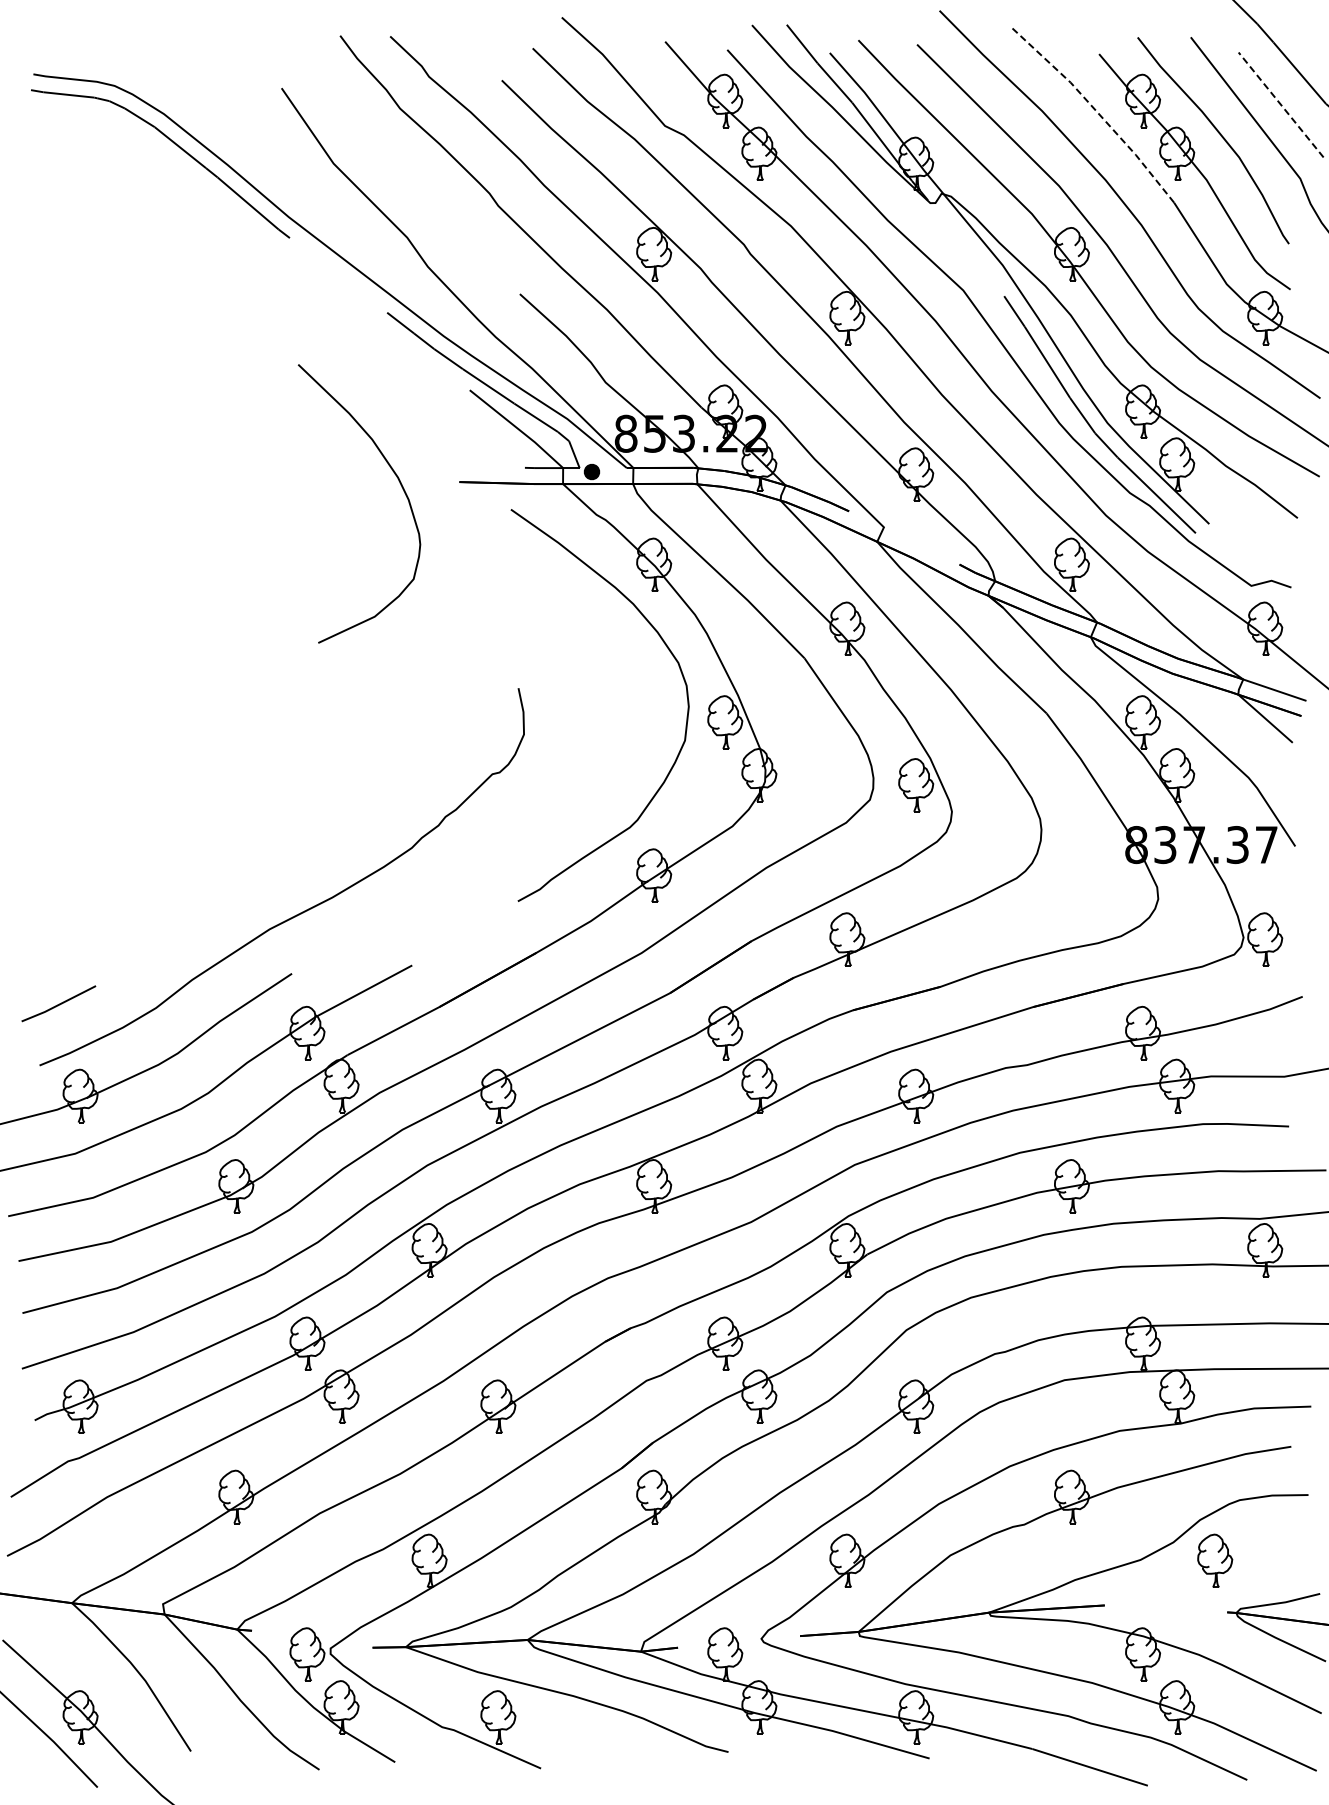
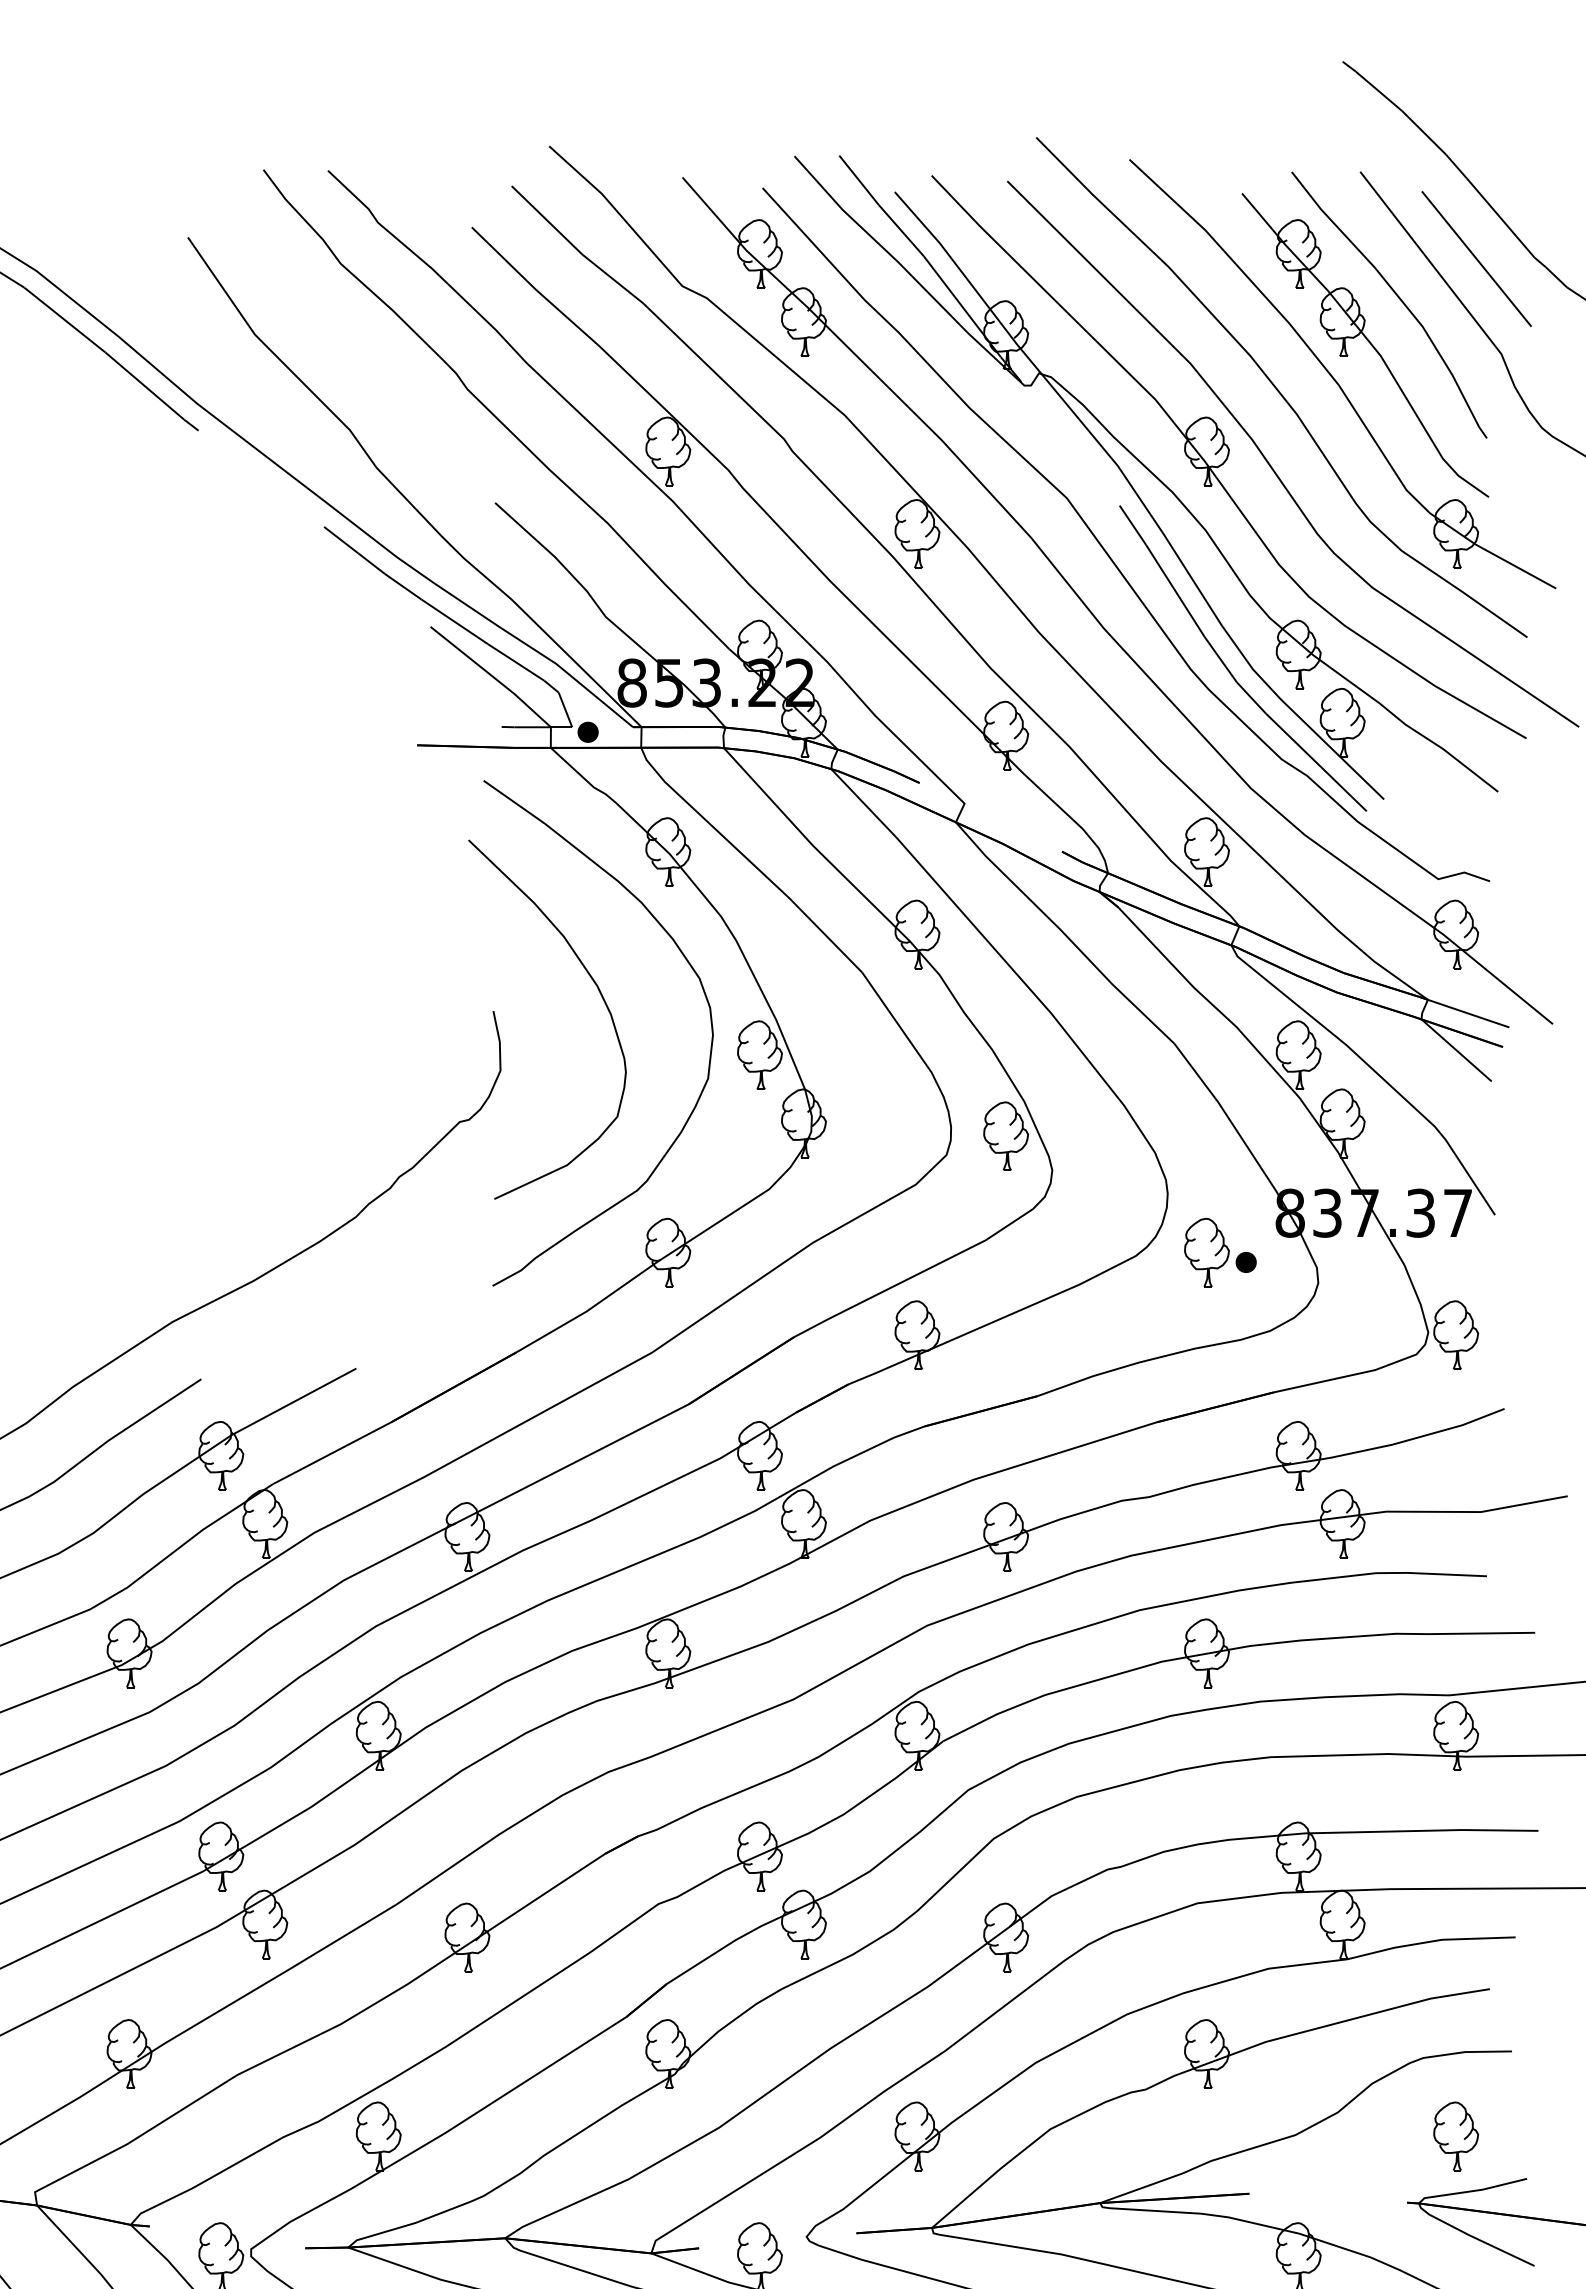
line: (1281, 104) -> (1477, 258), dashed -> solid
line: (1096, 111) -> (1238, 267), dashed -> solid
curve: (399, 483) -> (599, 993), moved
part: (1082, 875) -> (1220, 1252), added
part: (1215, 1560) -> (1456, 2135), moved

